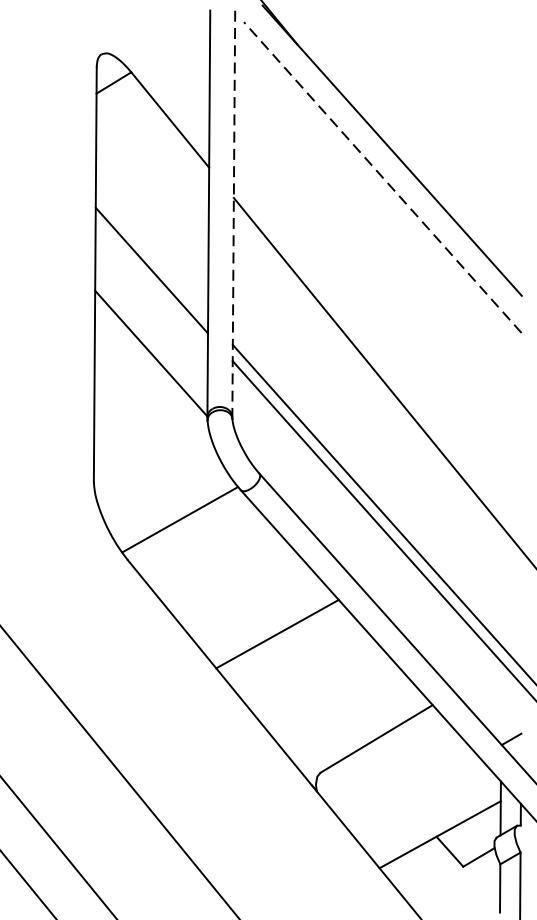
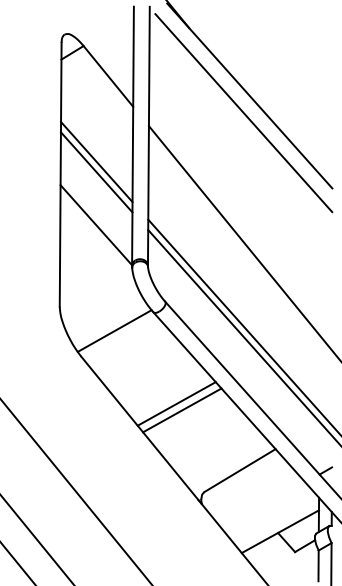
line: (382, 178) -> (243, 113), dashed -> solid
line: (233, 214) -> (148, 136), dashed -> solid
line: (151, 255) -> (96, 162), added
line: (286, 644) -> (182, 410), added

